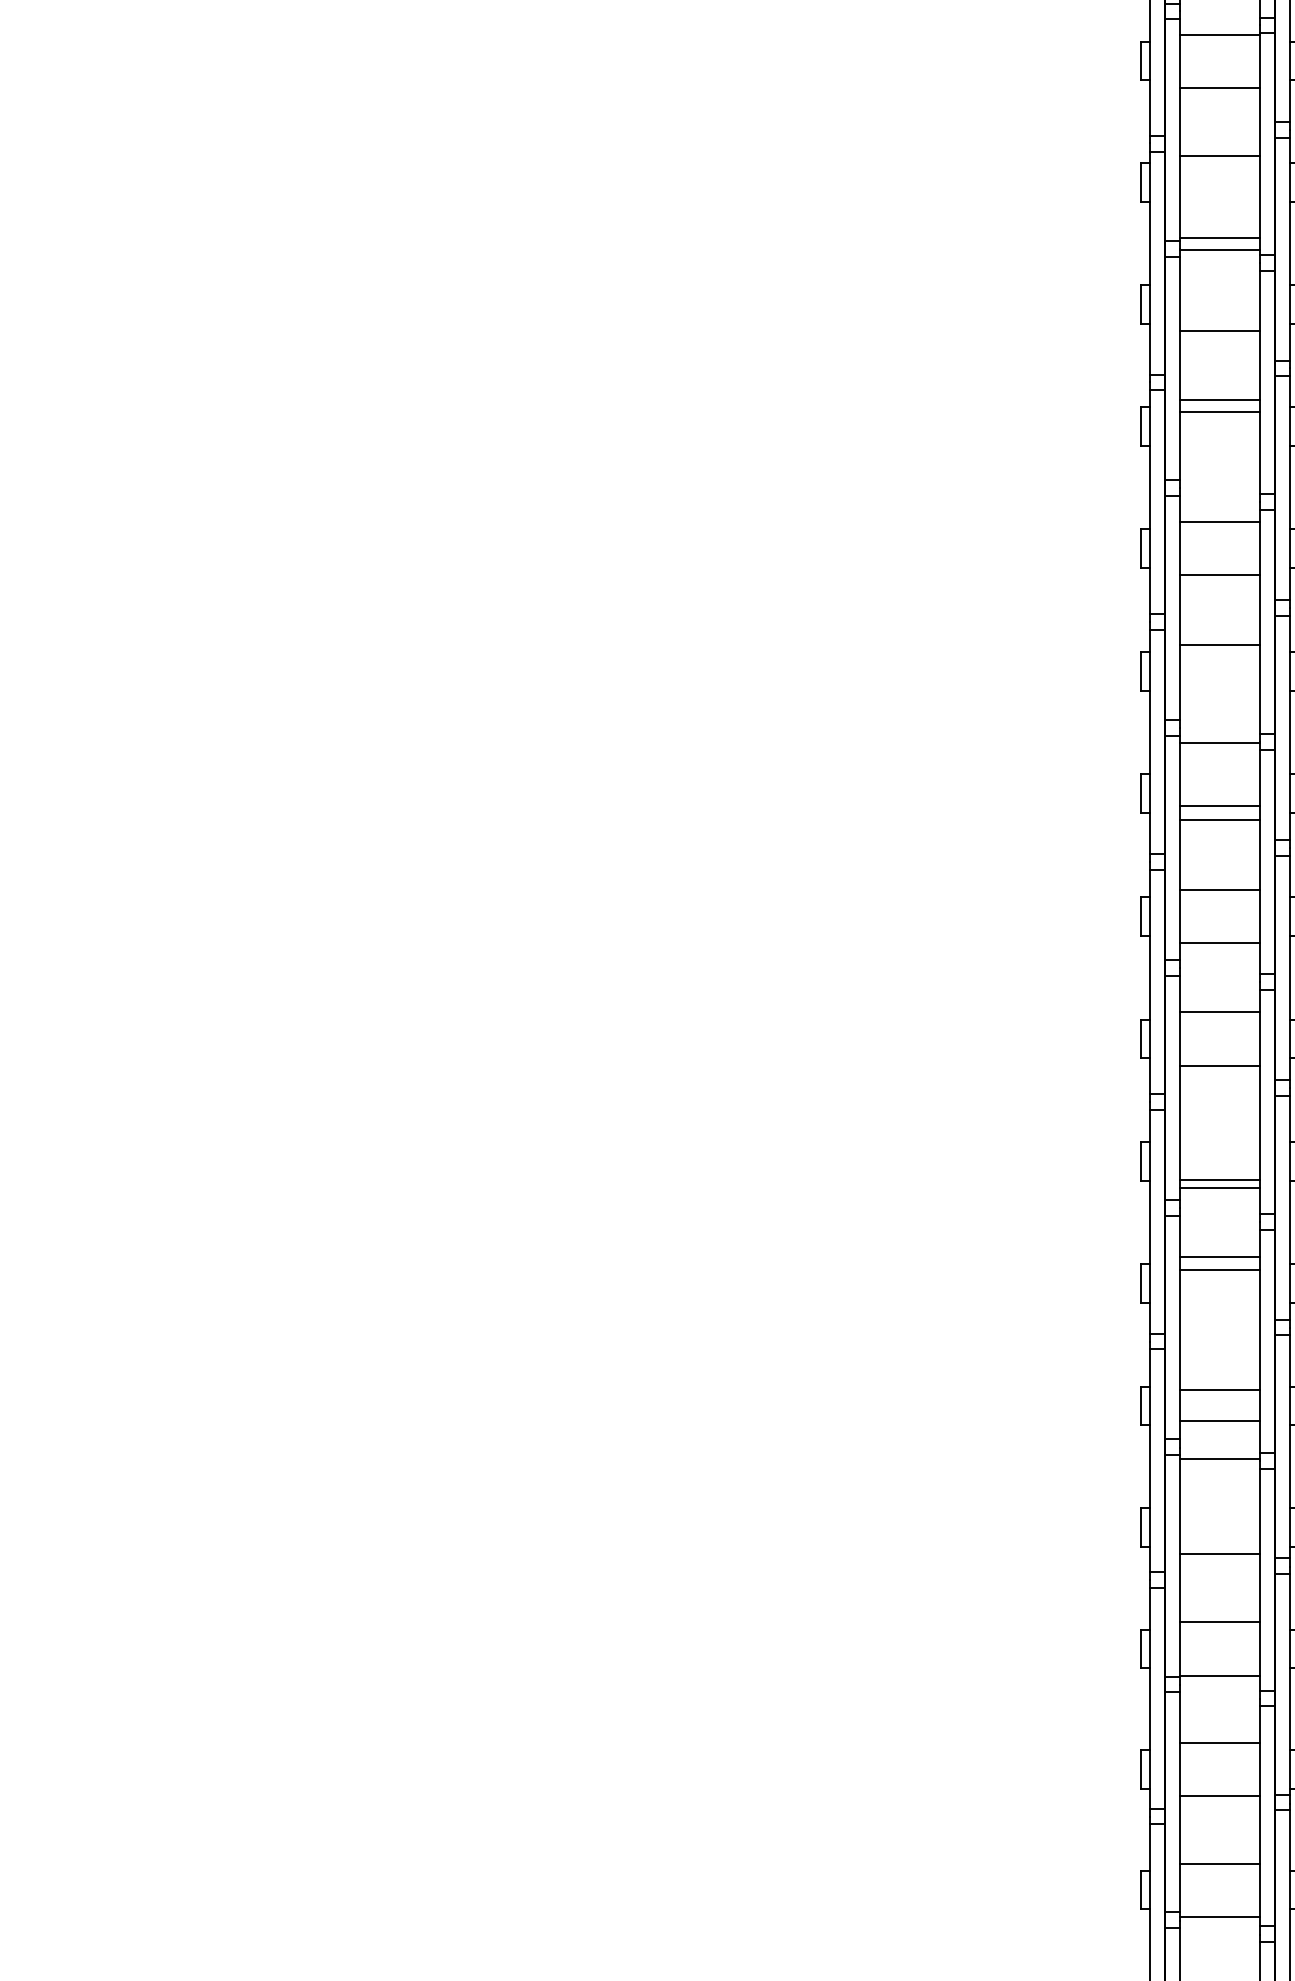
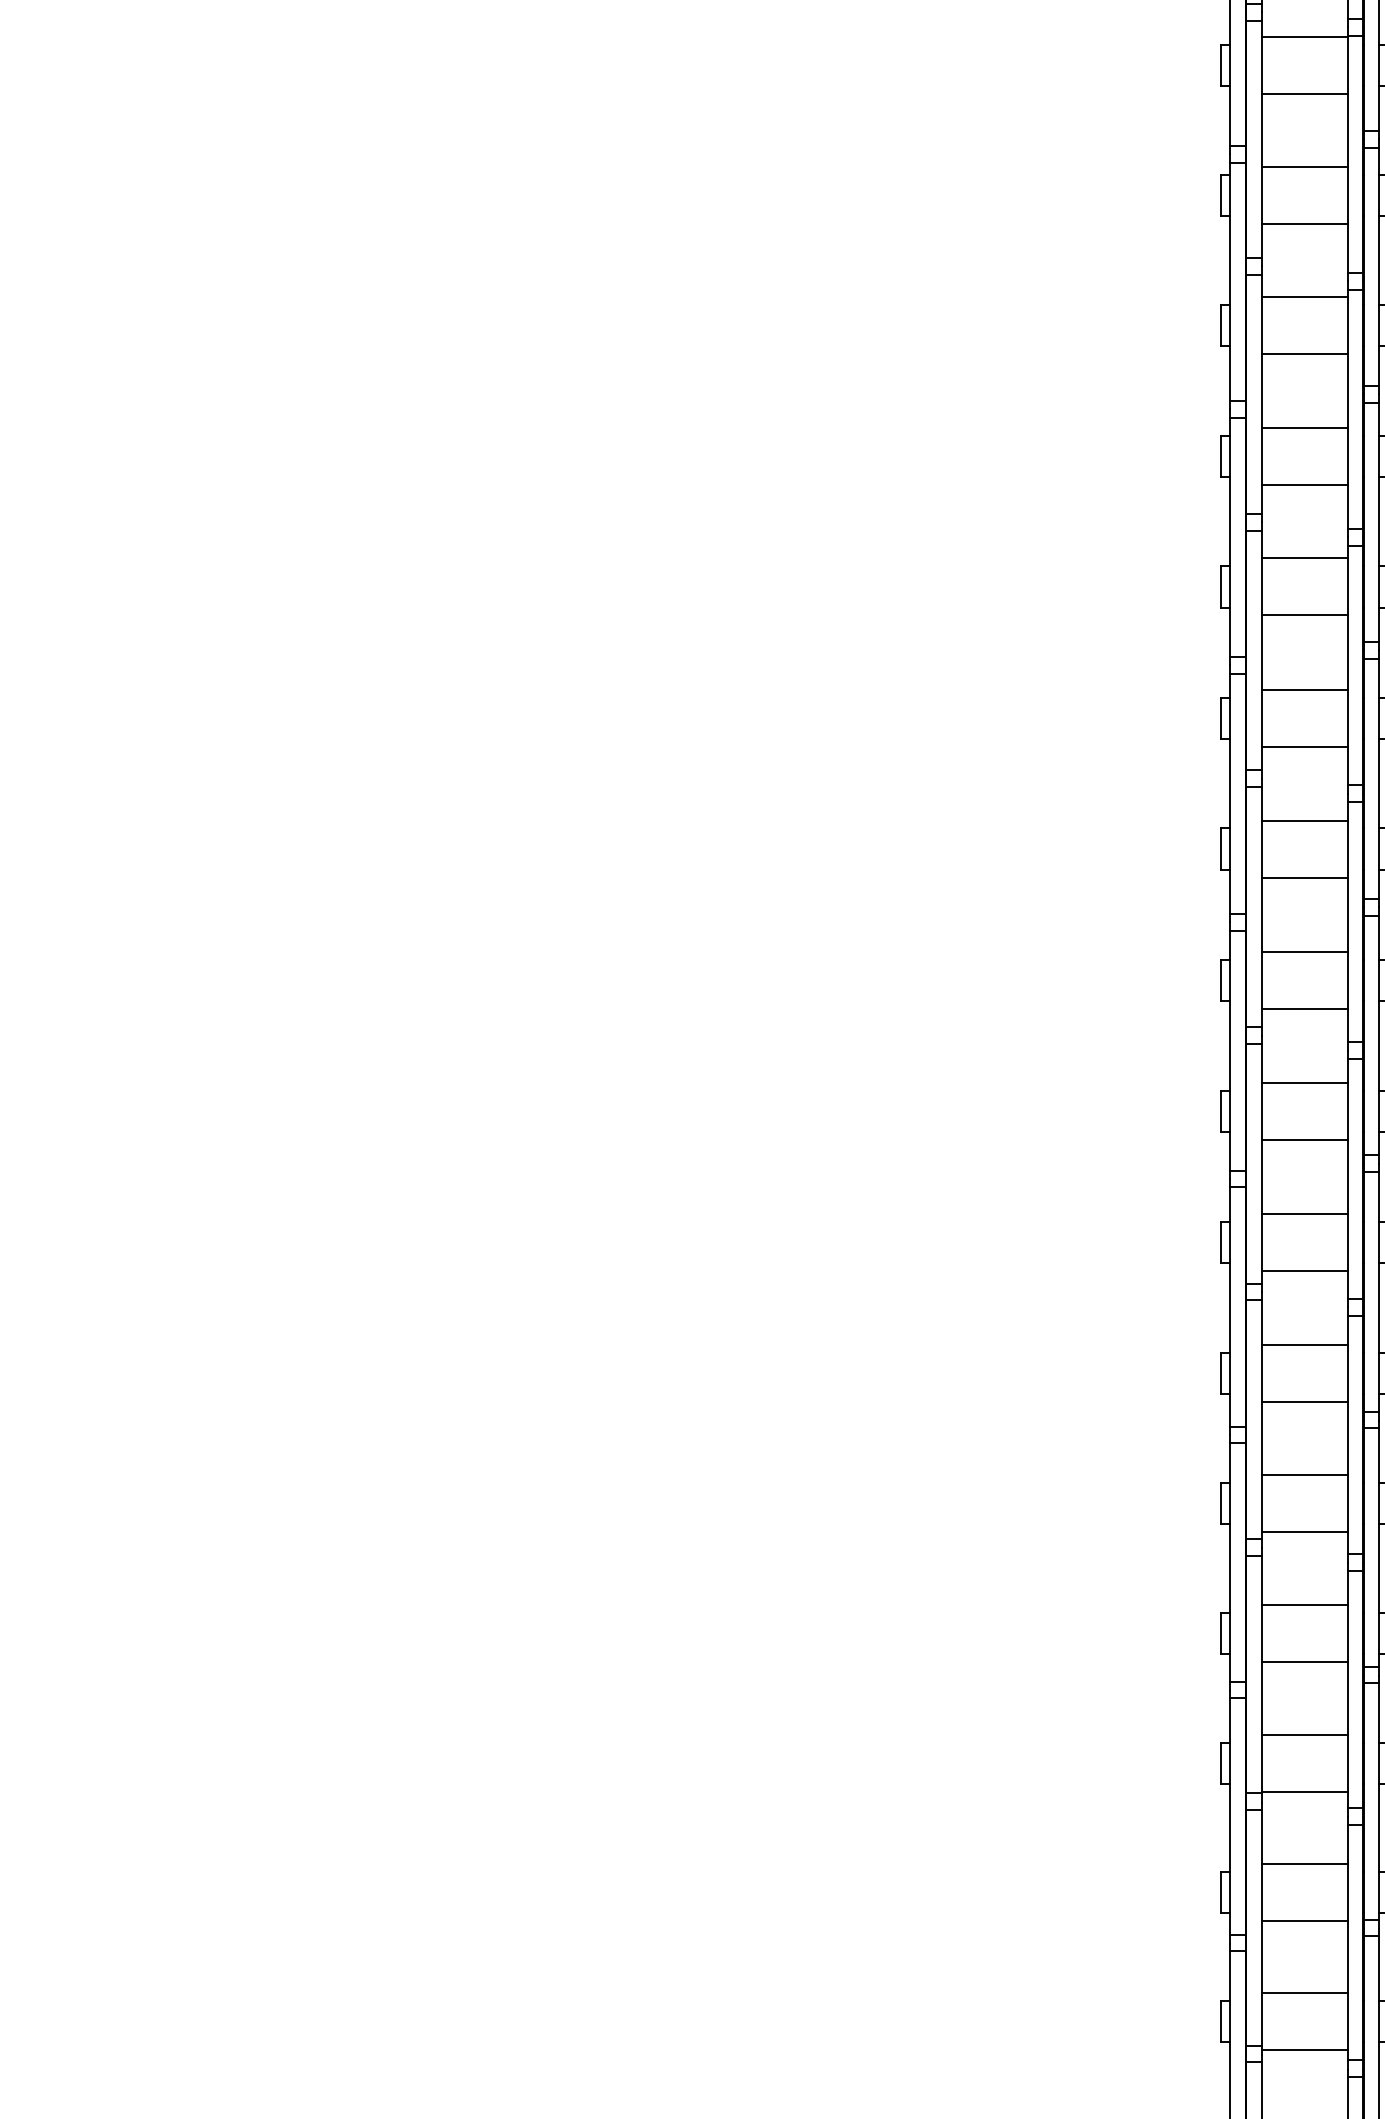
line: (1219, 238) -> (1304, 297), moved
line: (1219, 249) -> (1304, 224), moved
line: (1219, 411) -> (1304, 484), moved
line: (1219, 742) -> (1304, 746), moved
line: (1219, 806) -> (1304, 820), moved
line: (1219, 1180) -> (1304, 1214), moved
line: (1219, 1270) -> (1304, 1401), moved
line: (1219, 1390) -> (1304, 1532), moved
line: (1219, 1421) -> (1304, 1475), moved
line: (1219, 1458) -> (1304, 1605), moved

